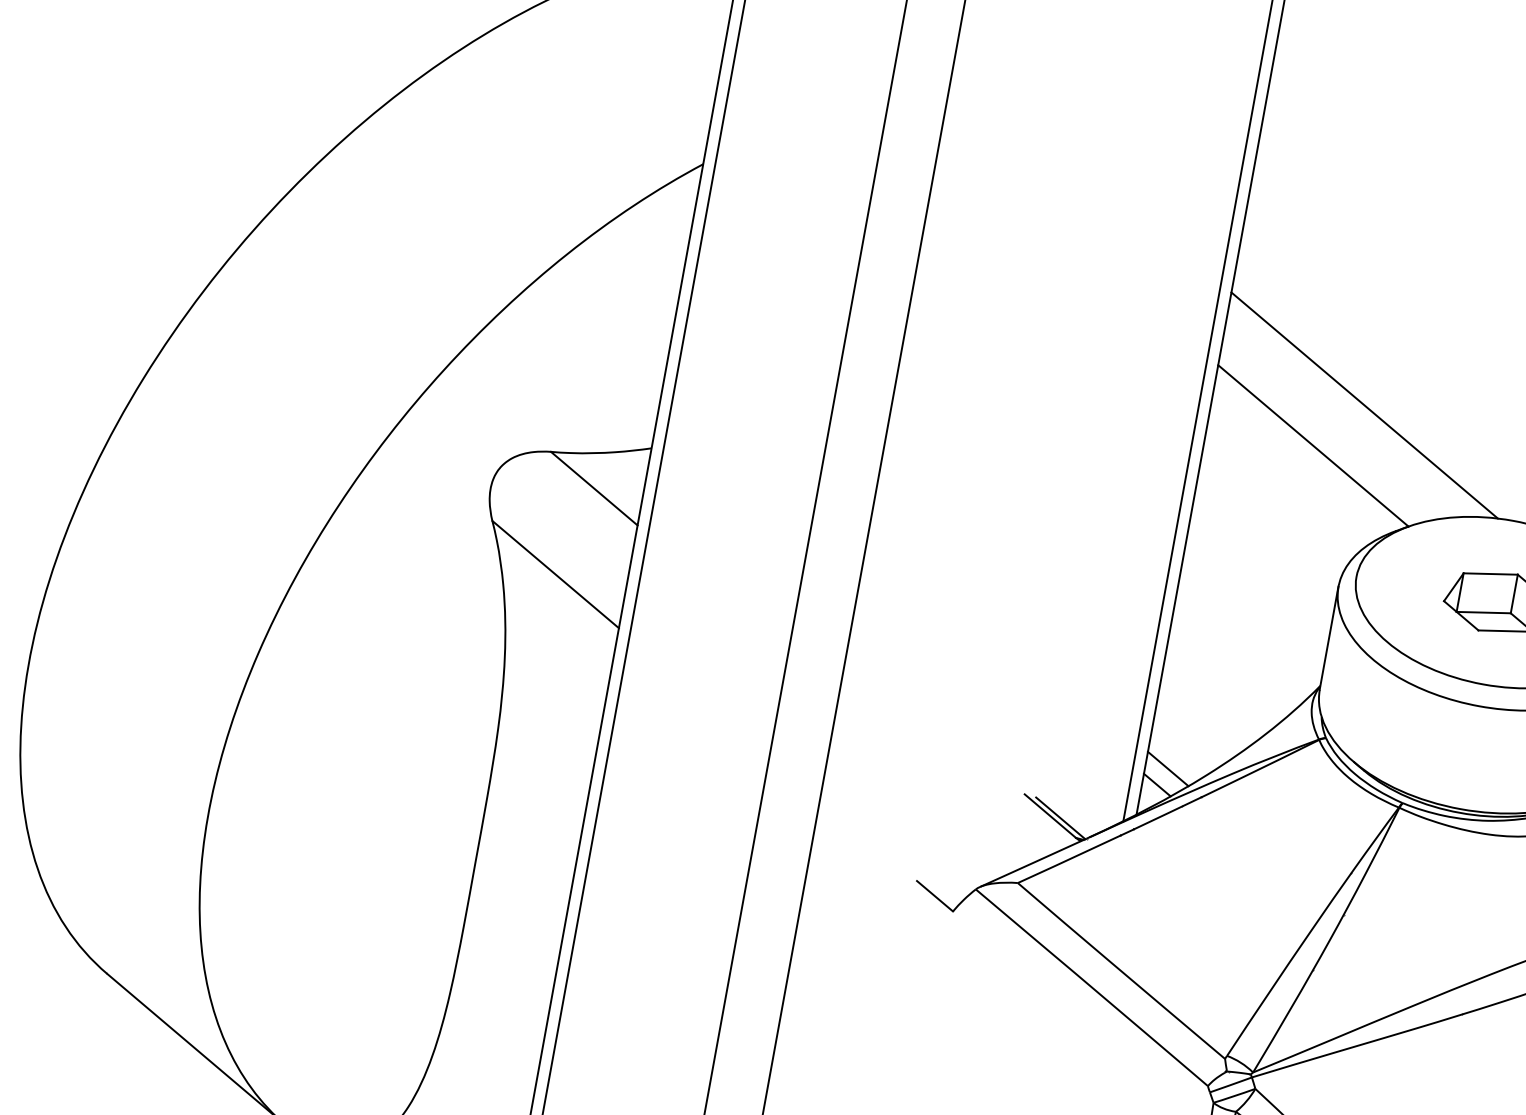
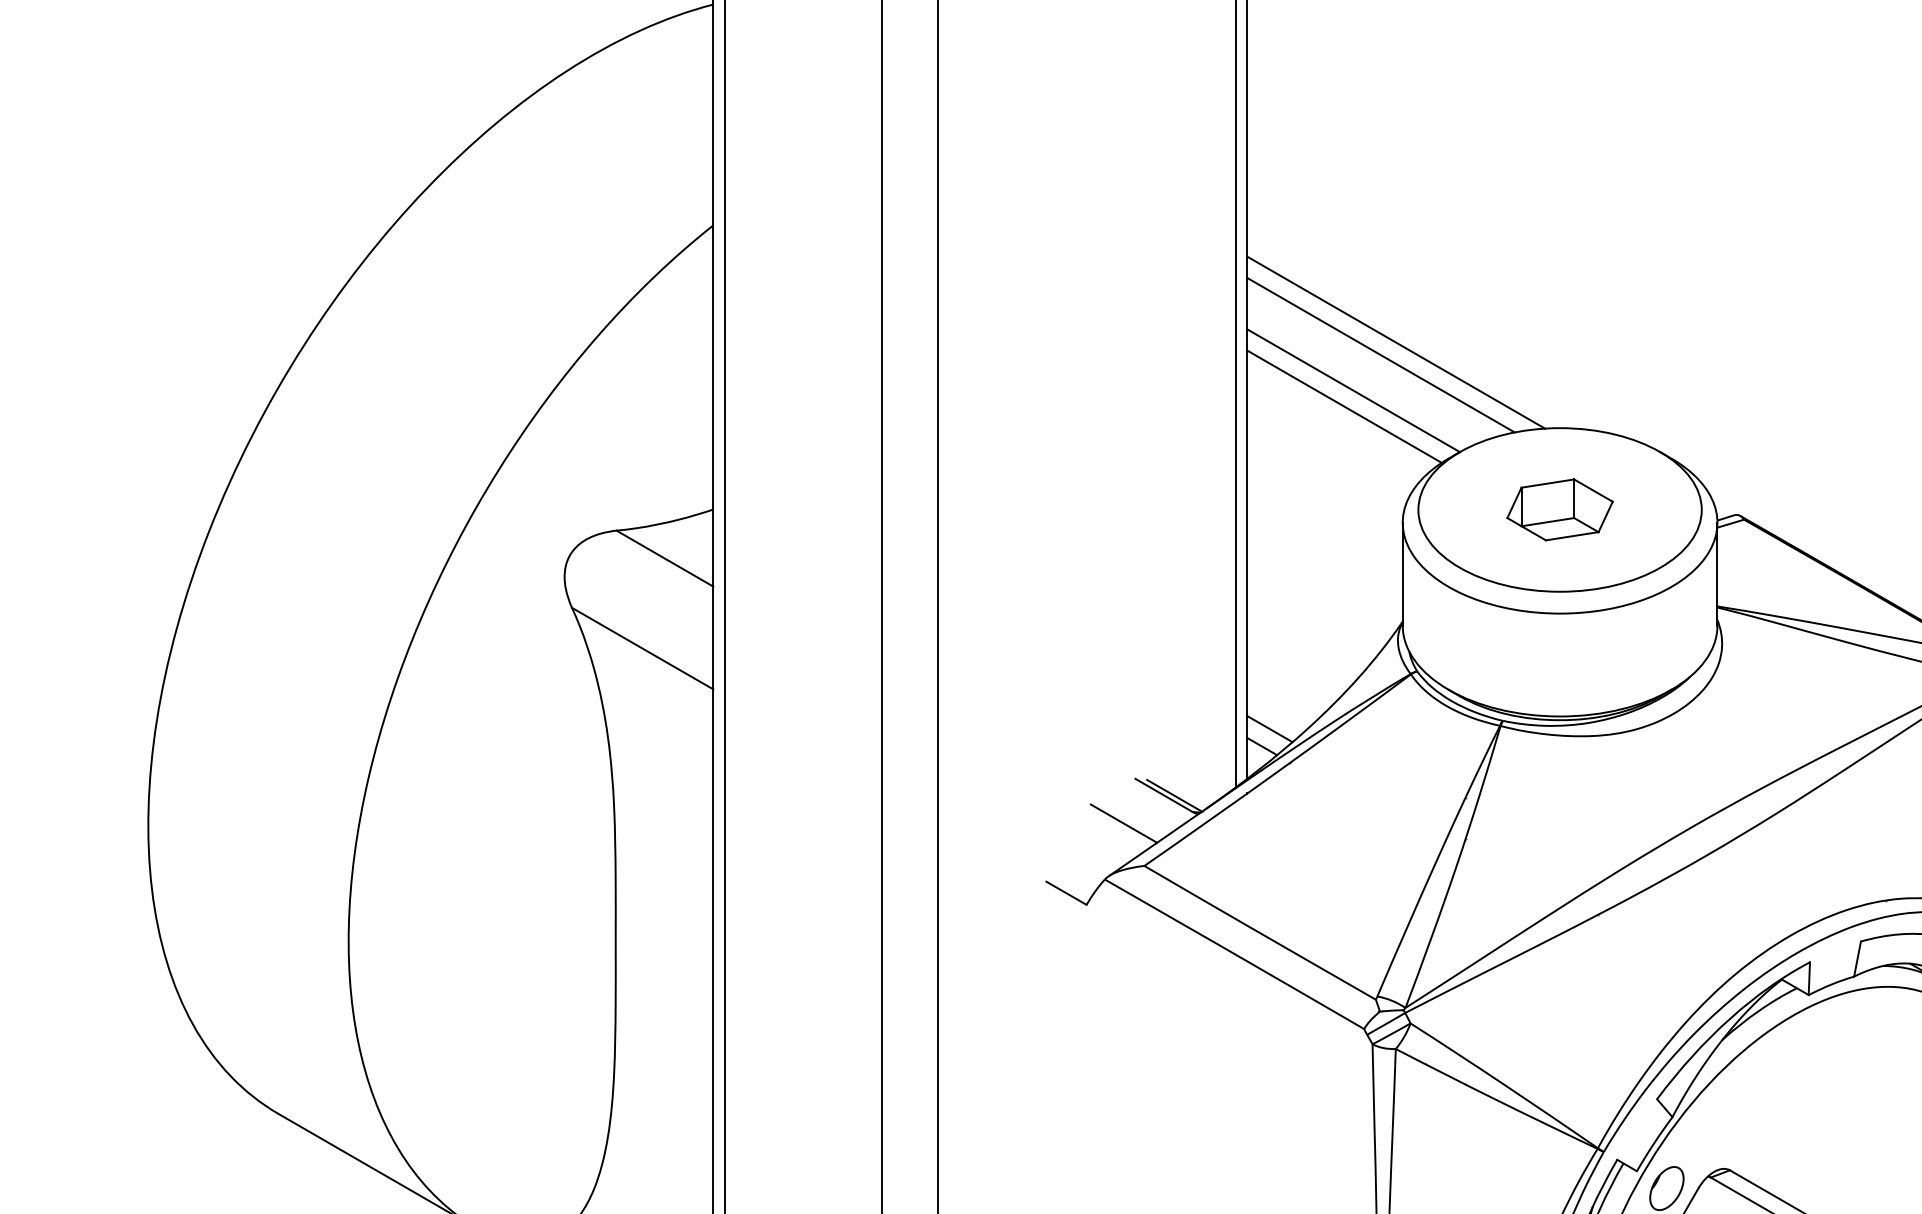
line: (1346, 414) -> (1380, 354), added
line: (1301, 459) -> (1344, 406), added
line: (1004, 836) -> (1123, 823), added

